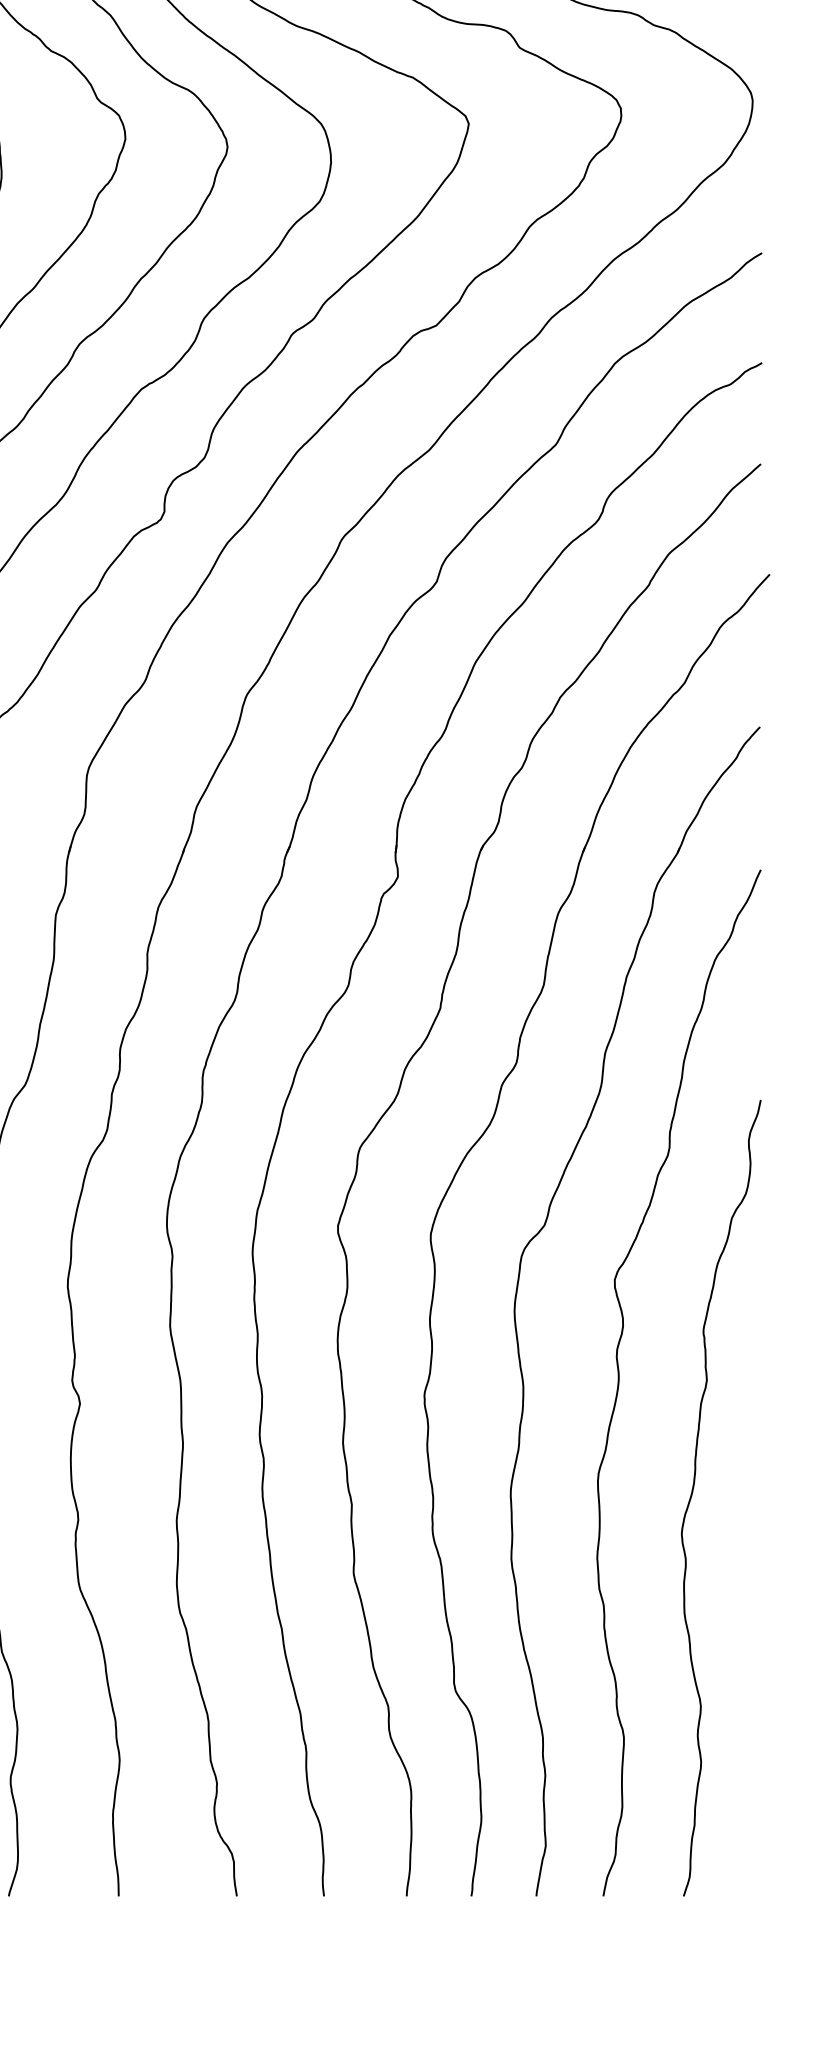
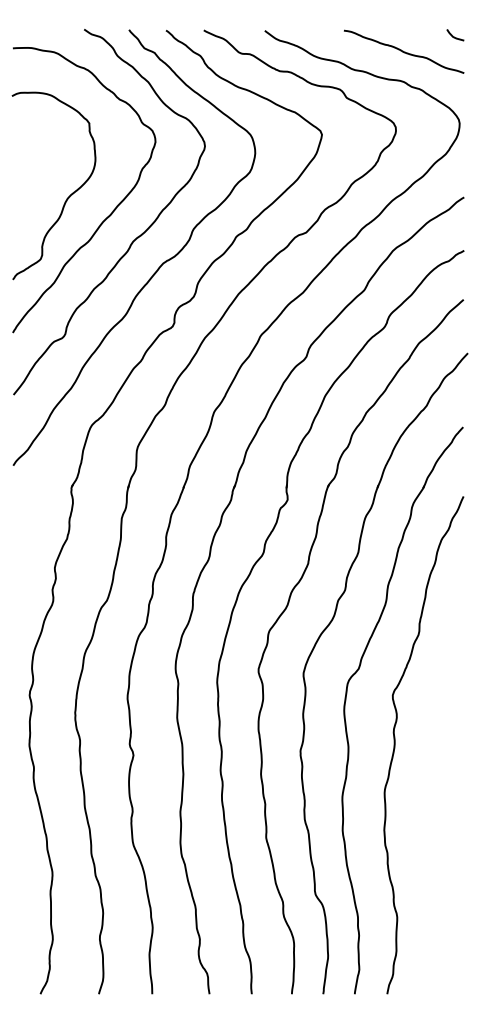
curve: (694, 1492) -> (431, 798), removed

